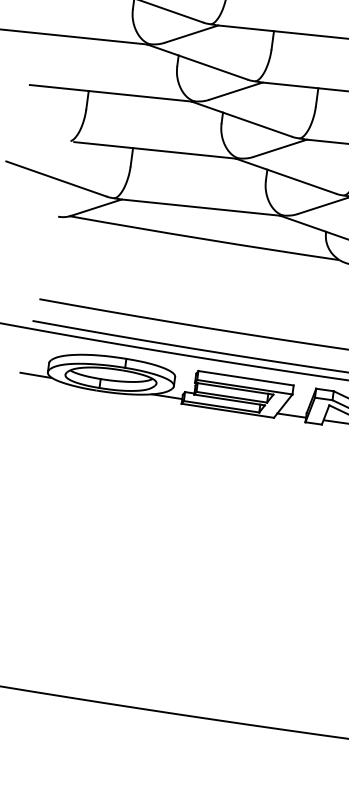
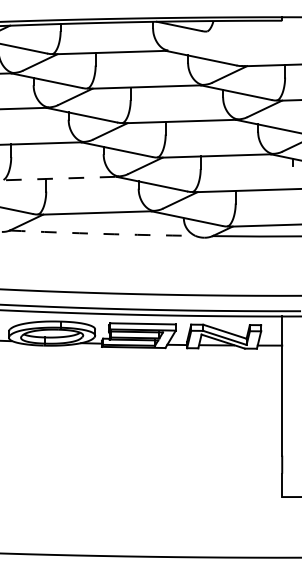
line: (155, 150) -> (61, 178), solid -> dashed
arc: (204, 238) -> (102, 233), solid -> dashed

